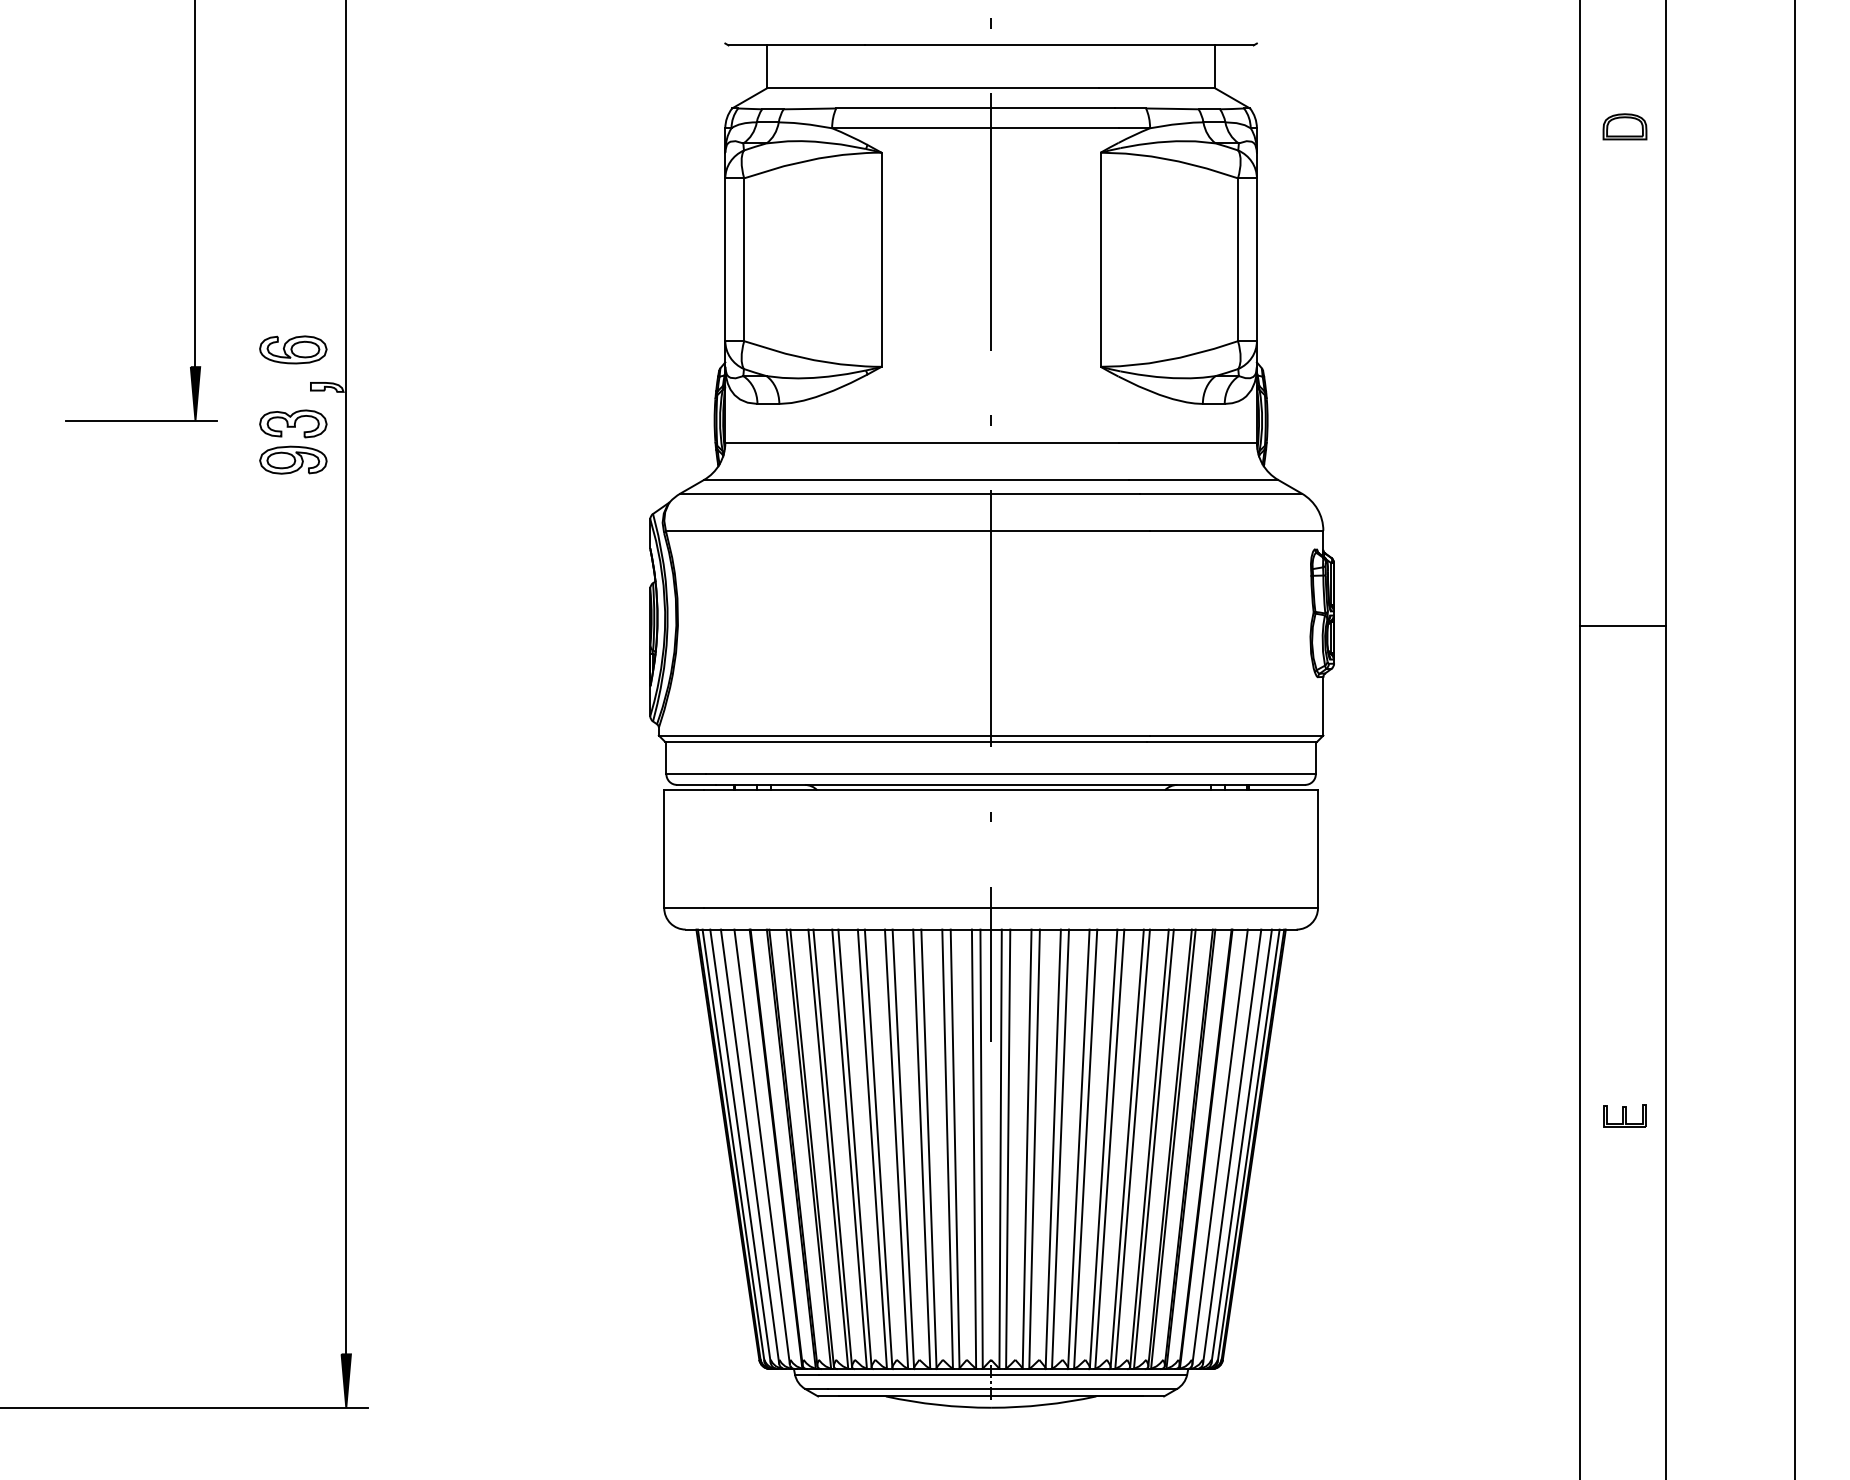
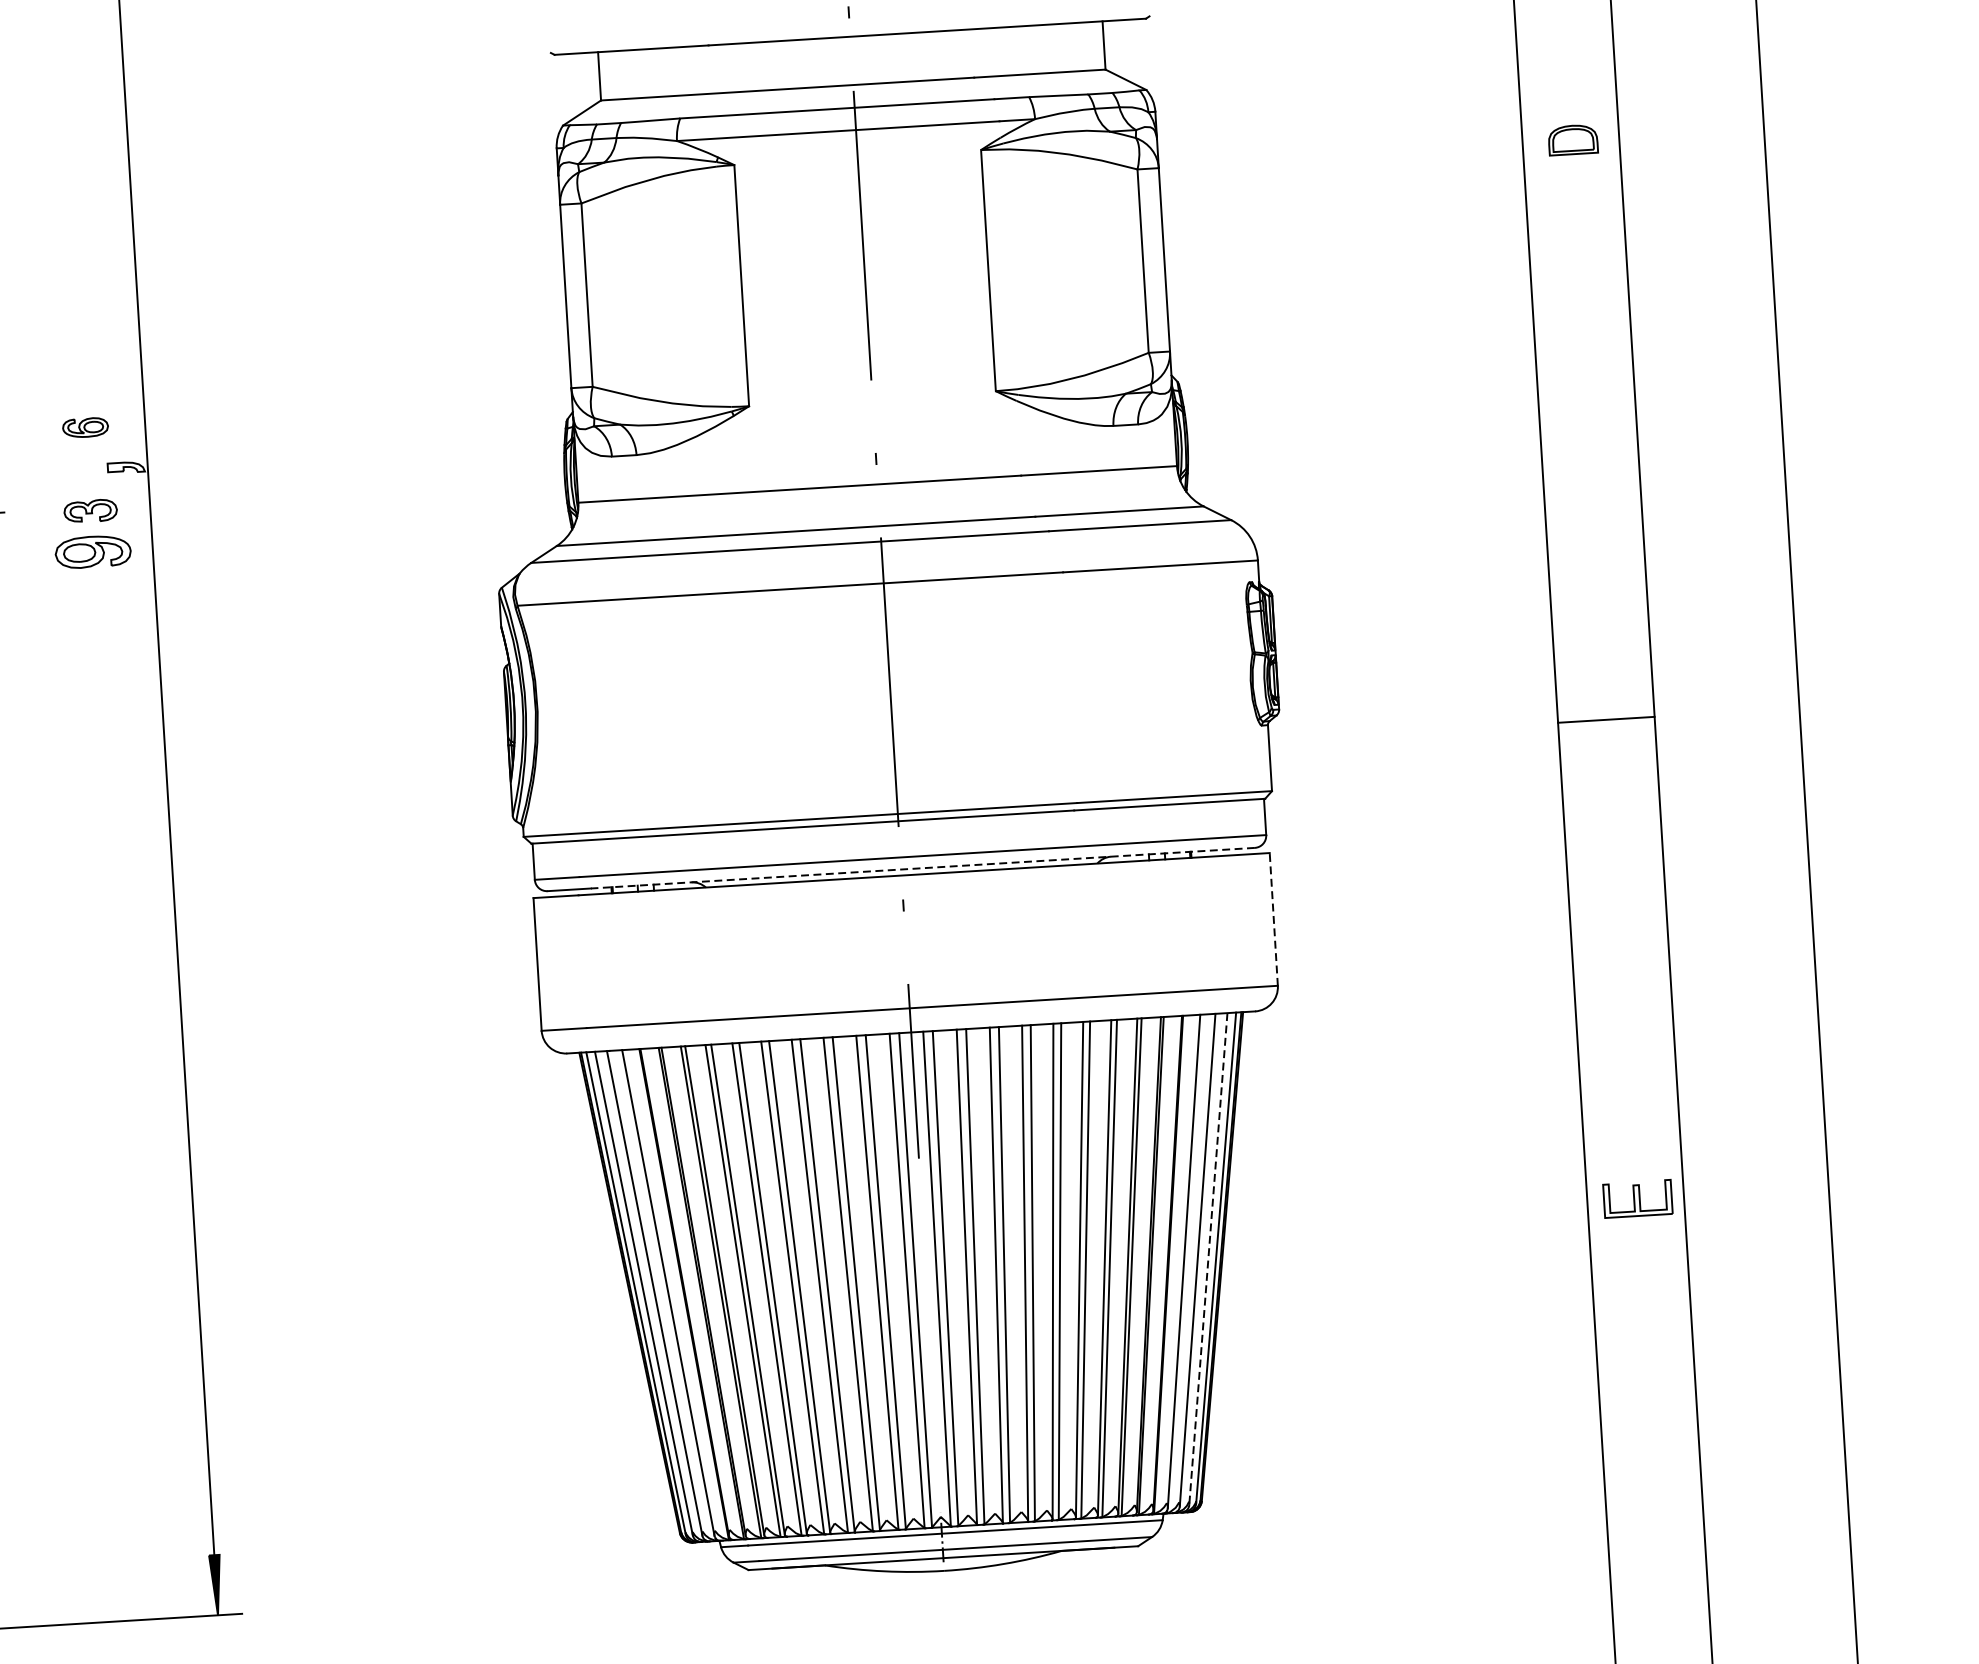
part: (1624, 126) -> (1572, 139), moved
part: (293, 349) -> (85, 427), size x0.6
part: (293, 423) -> (90, 510), size x0.7
line: (1622, 625) -> (1605, 719), moved
line: (1010, 784) -> (923, 867), solid -> dashed
line: (1318, 849) -> (1274, 919), solid -> dashed
part: (1624, 1115) -> (1637, 1198), size x1.4
line: (1241, 1146) -> (1208, 1259), solid -> dashed

